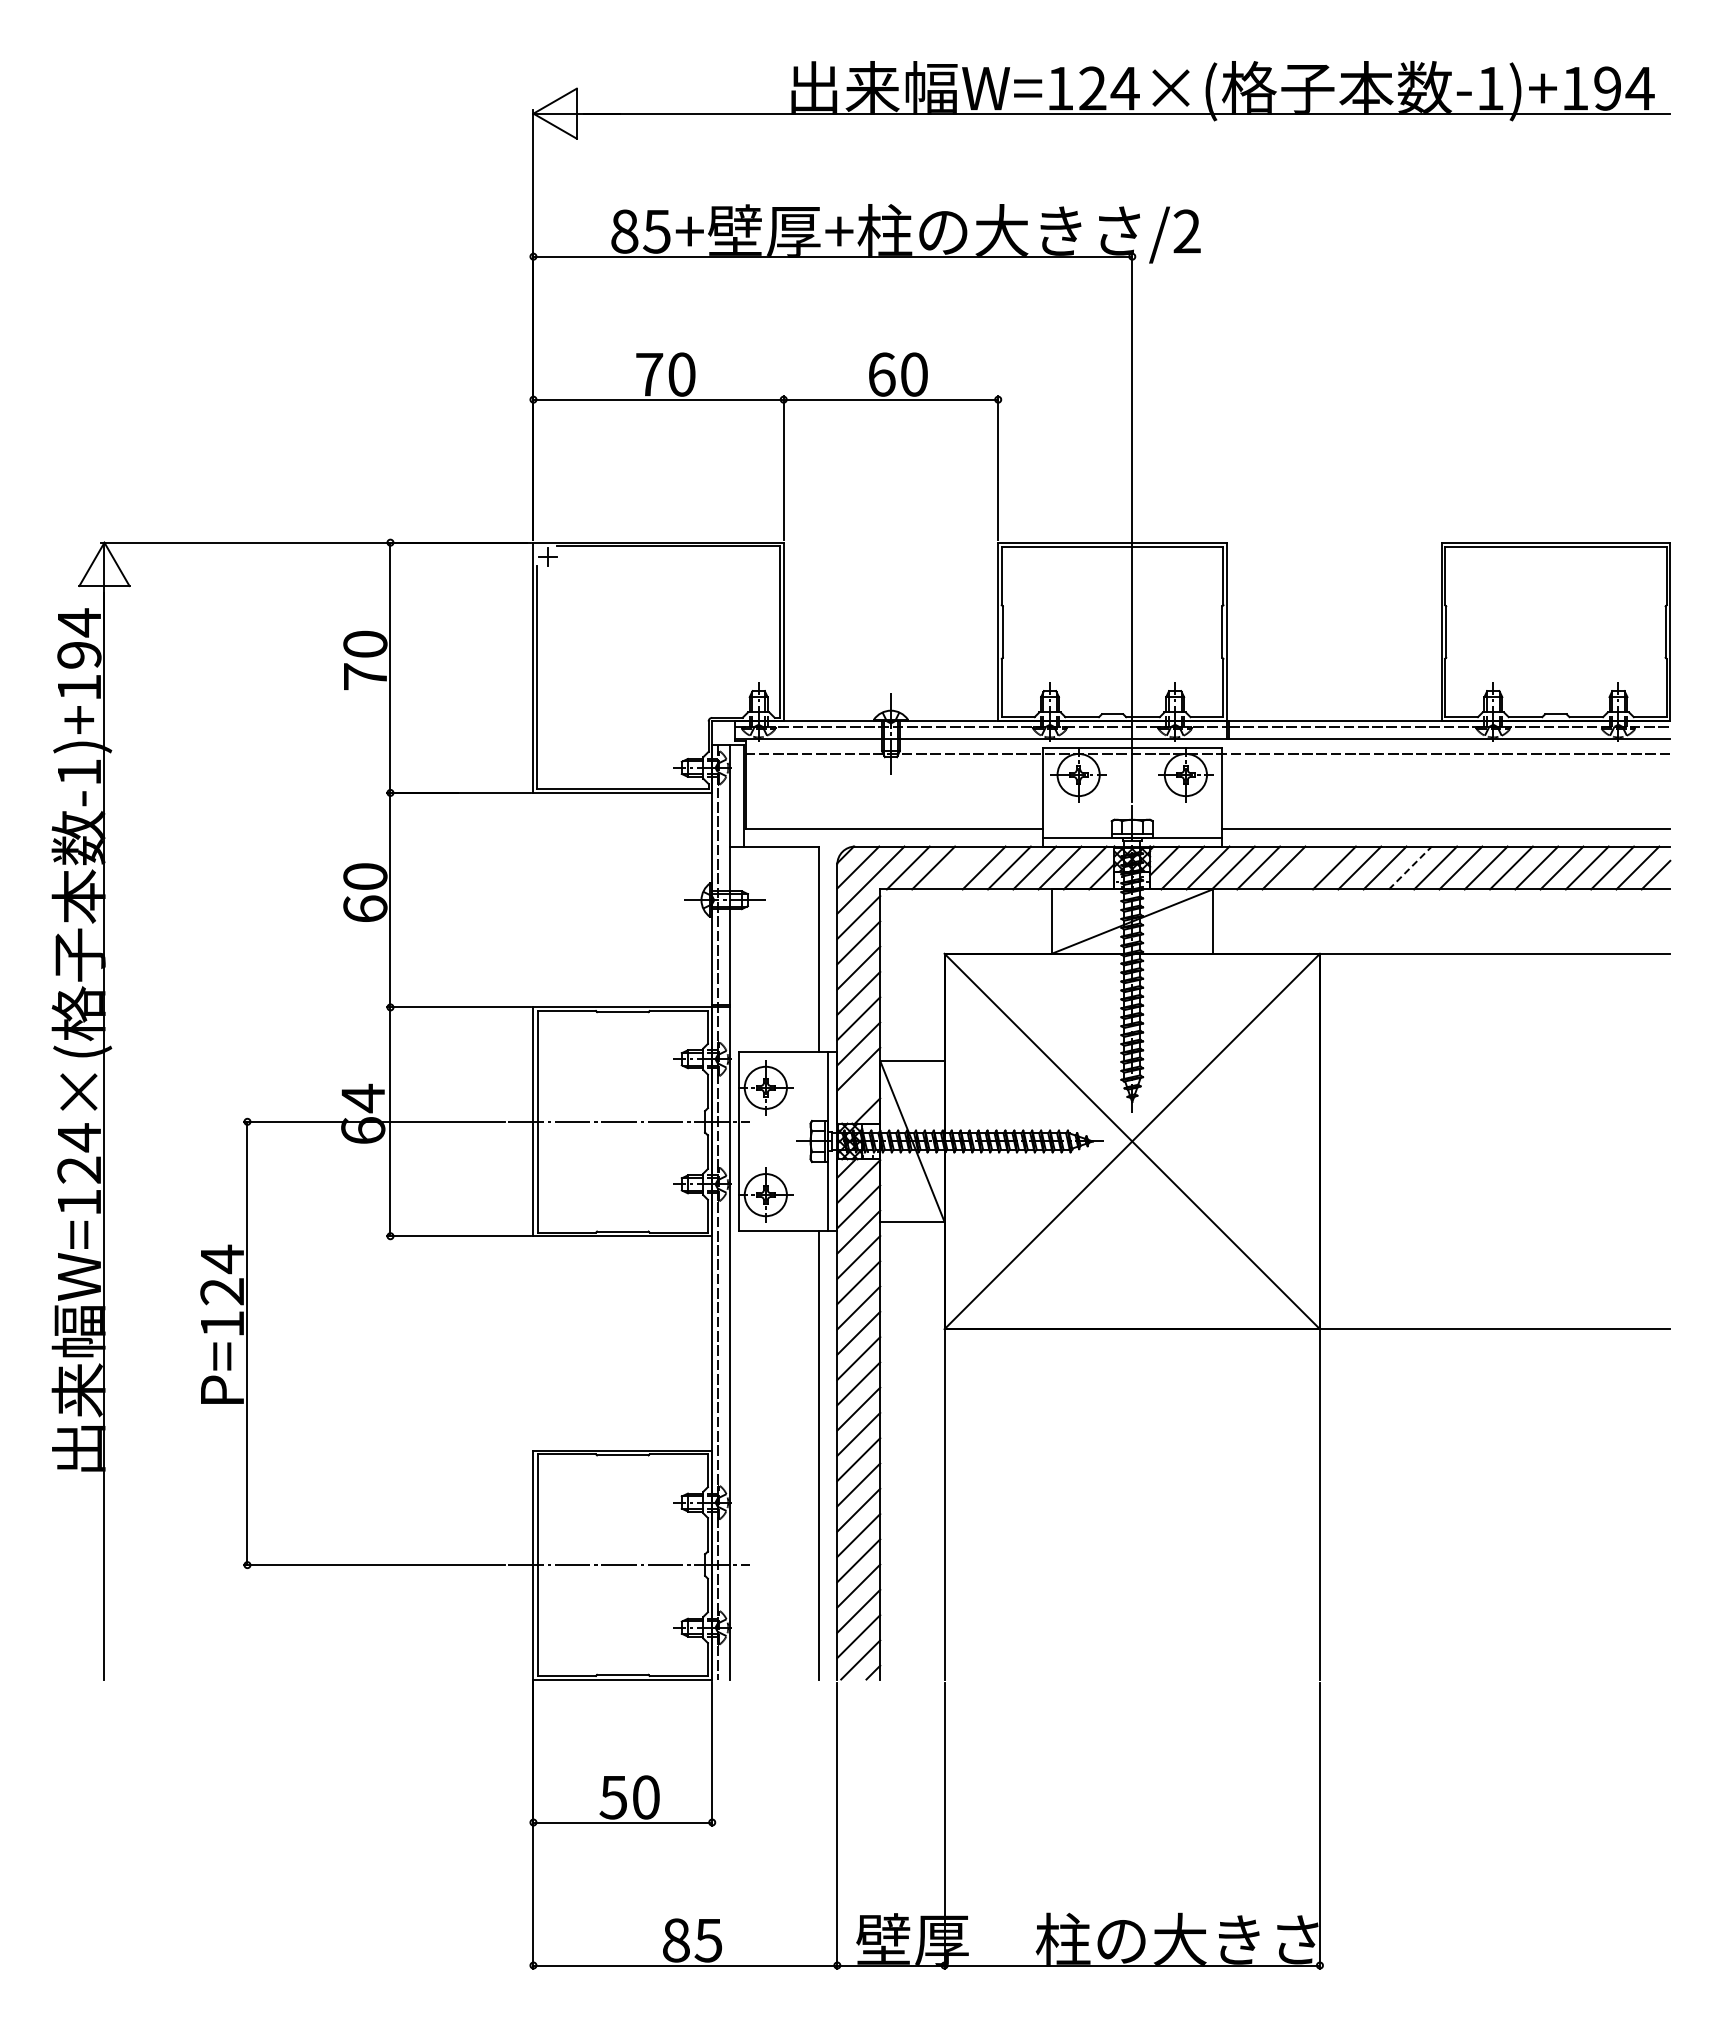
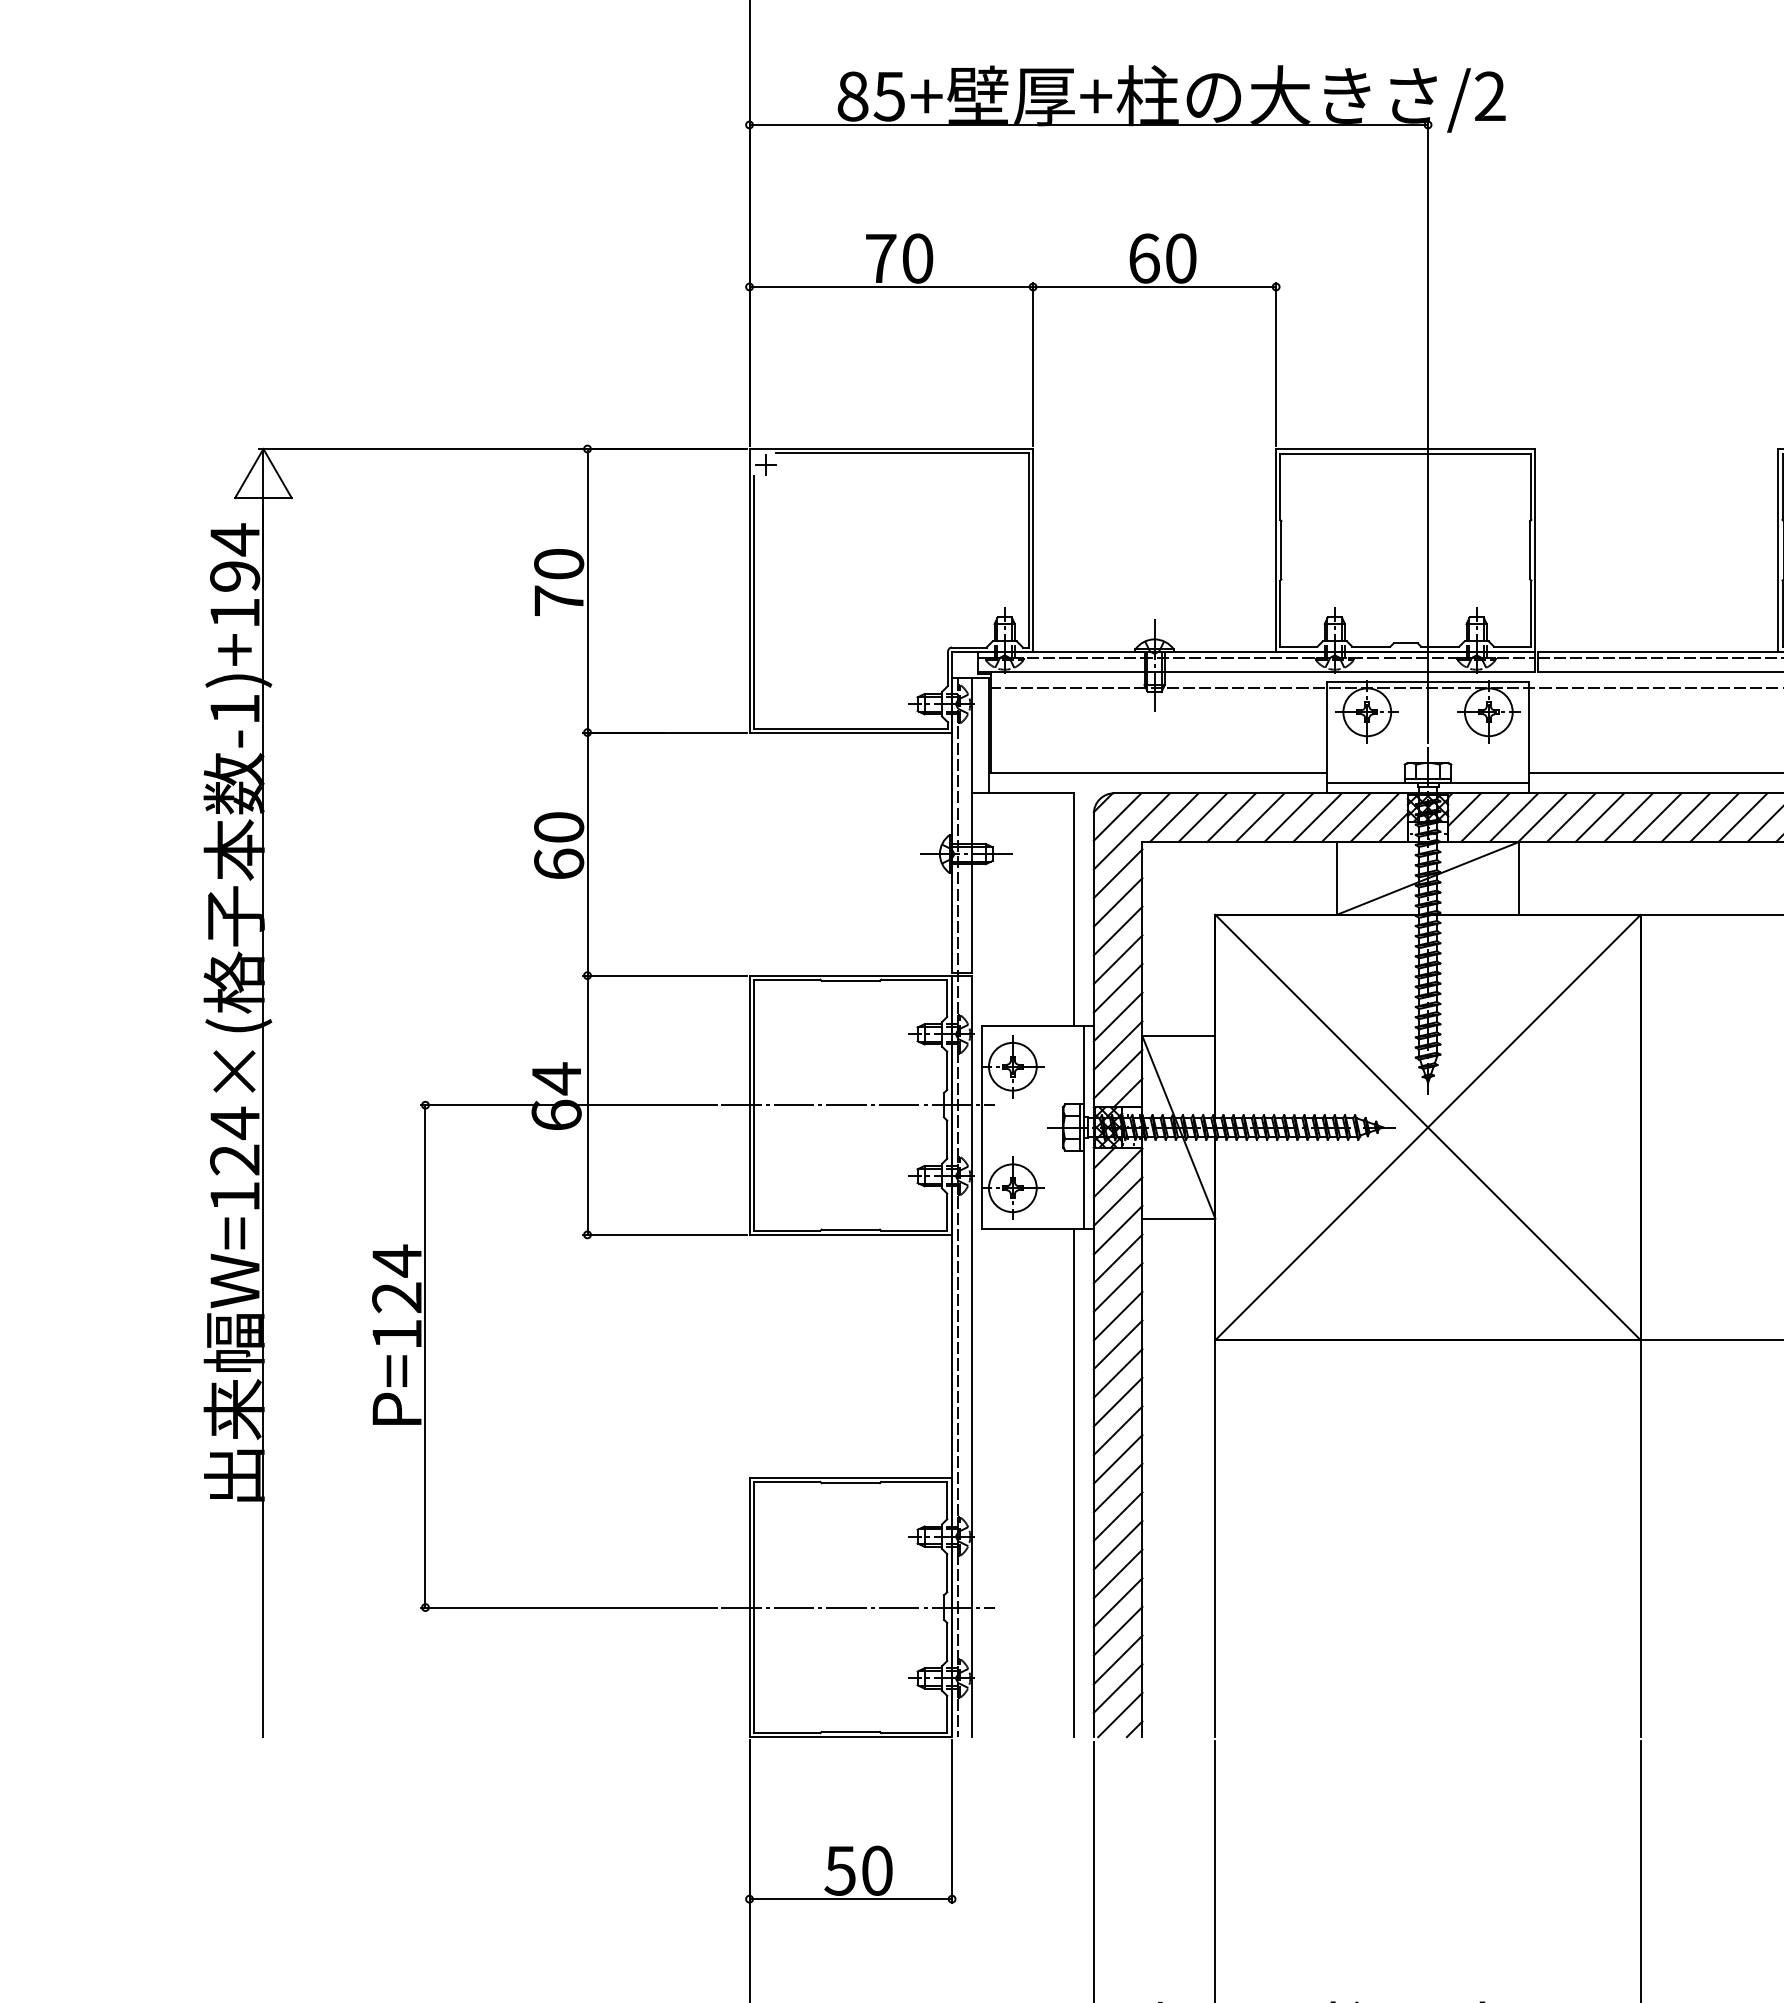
line: (958, 867) -> (1231, 817), added
line: (1308, 867) -> (1627, 817), added
line: (1410, 867) -> (1743, 817), dashed -> solid
line: (858, 1094) -> (1117, 1074), added

